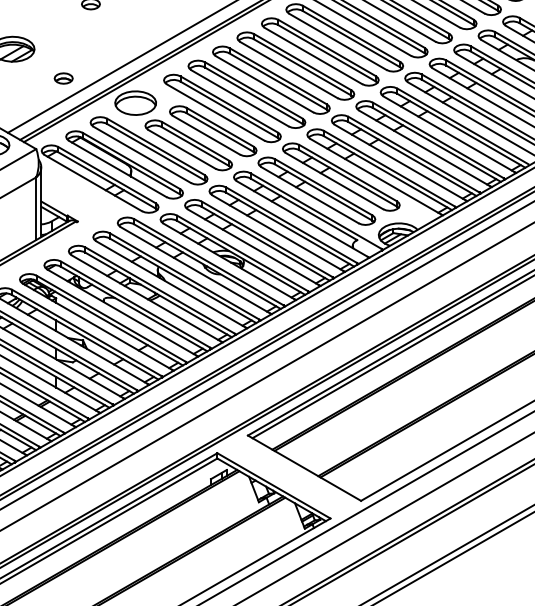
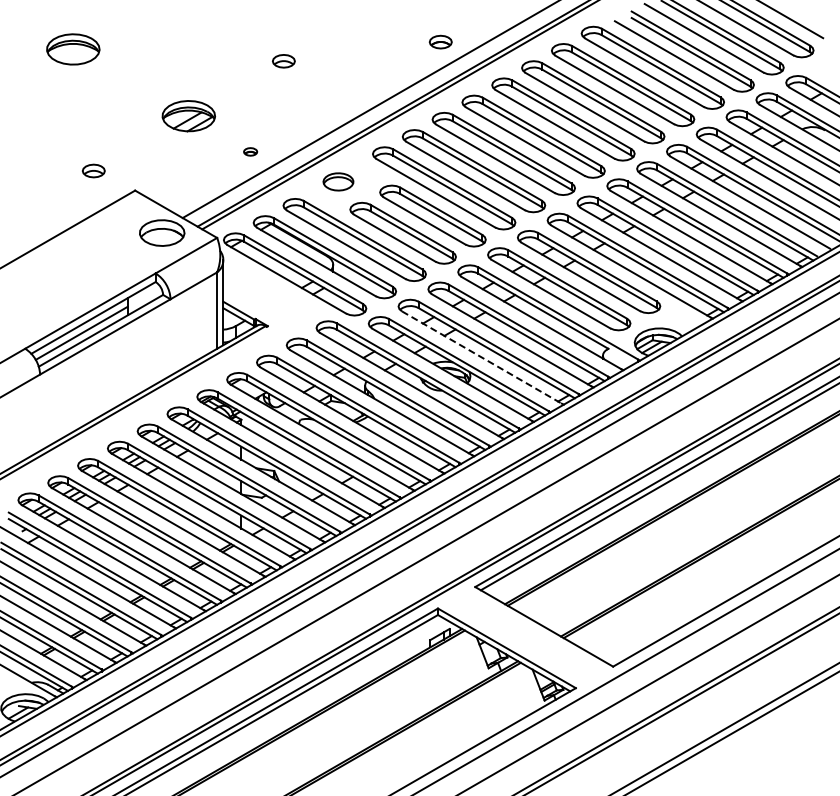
part: (63, 78) -> (250, 151), size x0.6
part: (135, 102) -> (338, 181), size x0.6
line: (253, 247) -> (482, 357), solid -> dashed

